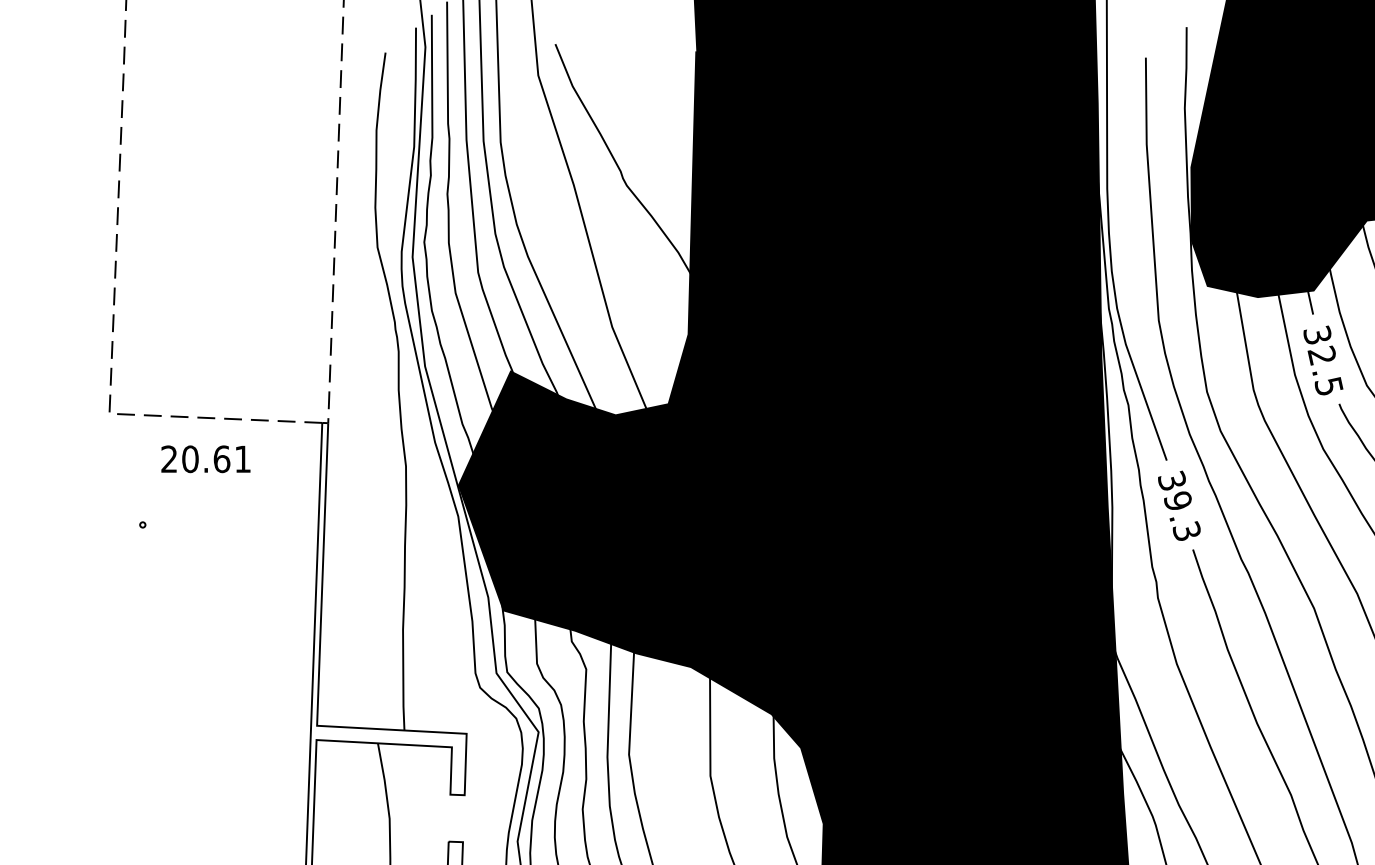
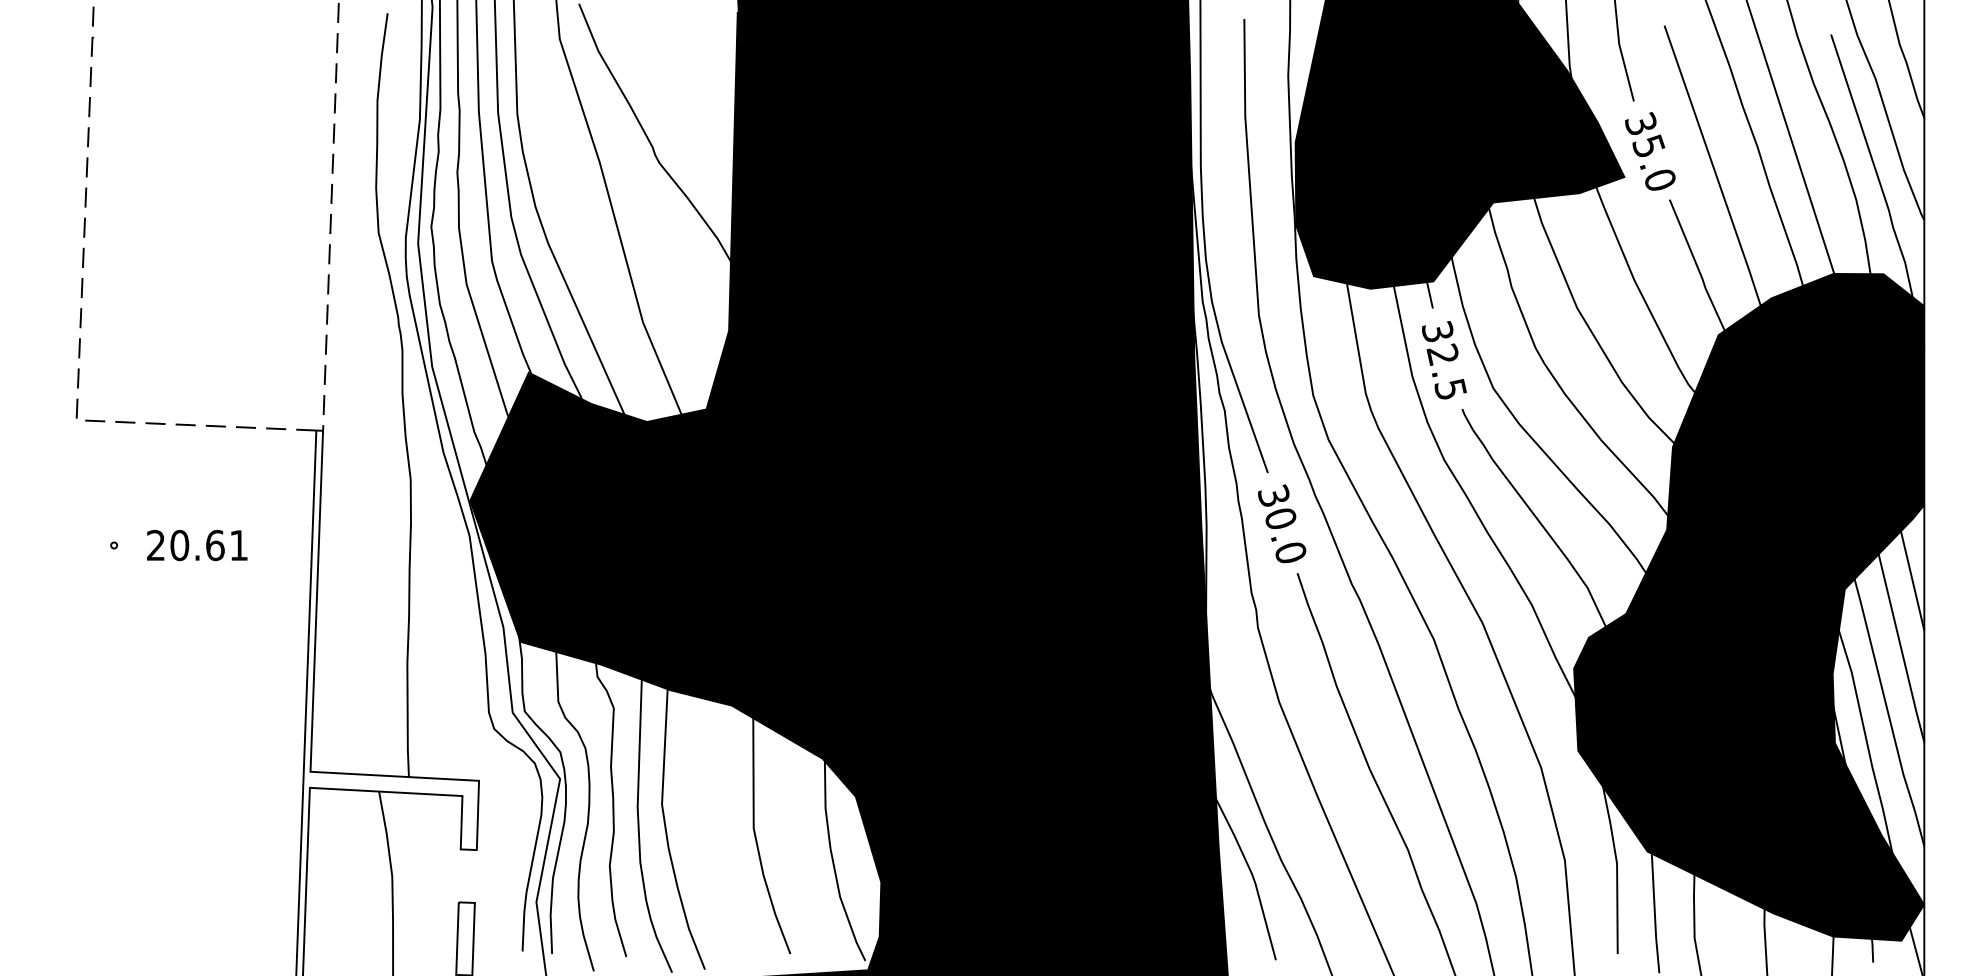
text: (206, 459) -> (197, 545), moved
text: (1182, 516) -> (1285, 535), 39.3 -> 30.0

